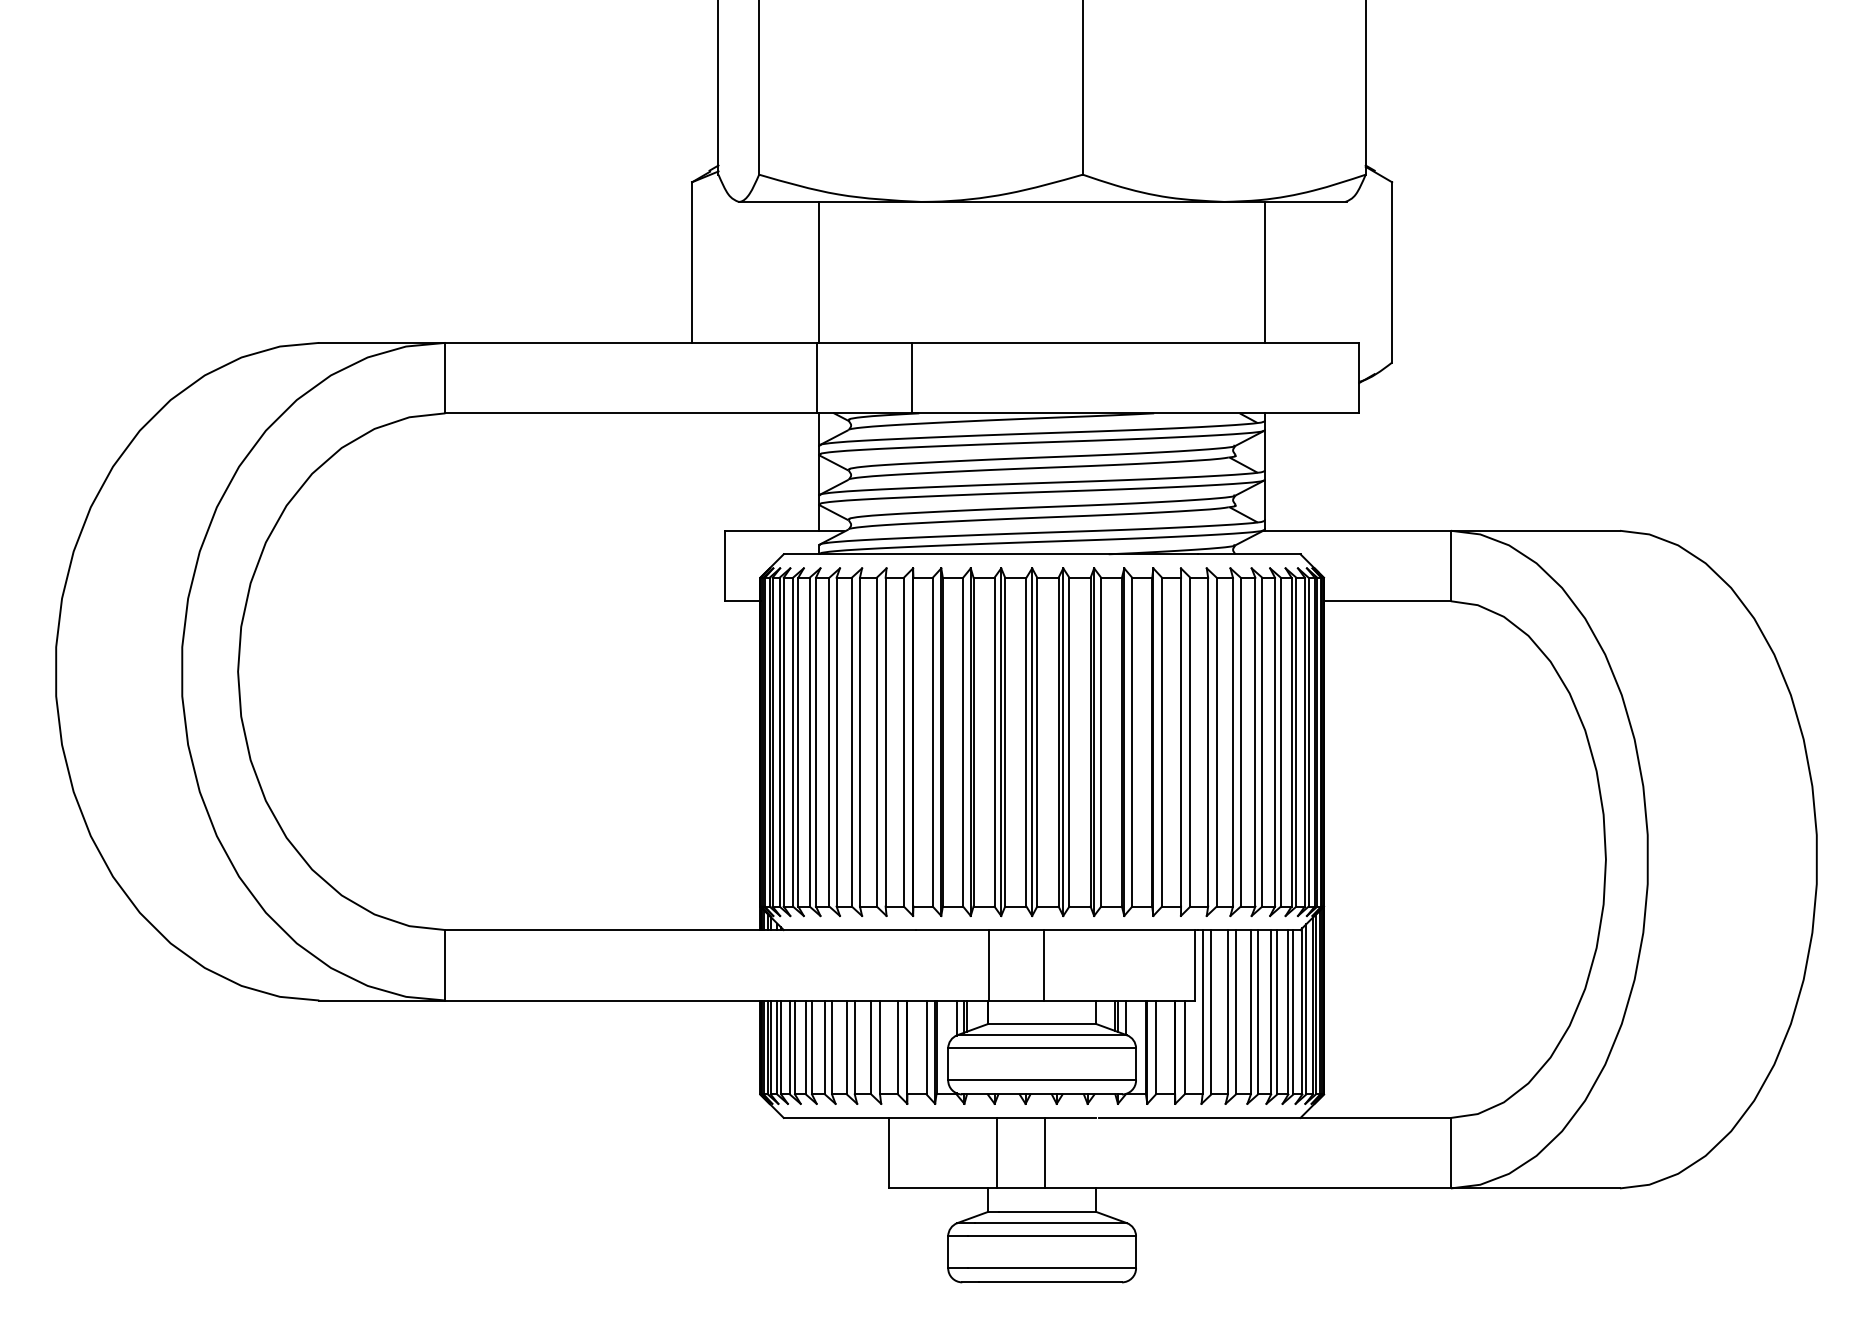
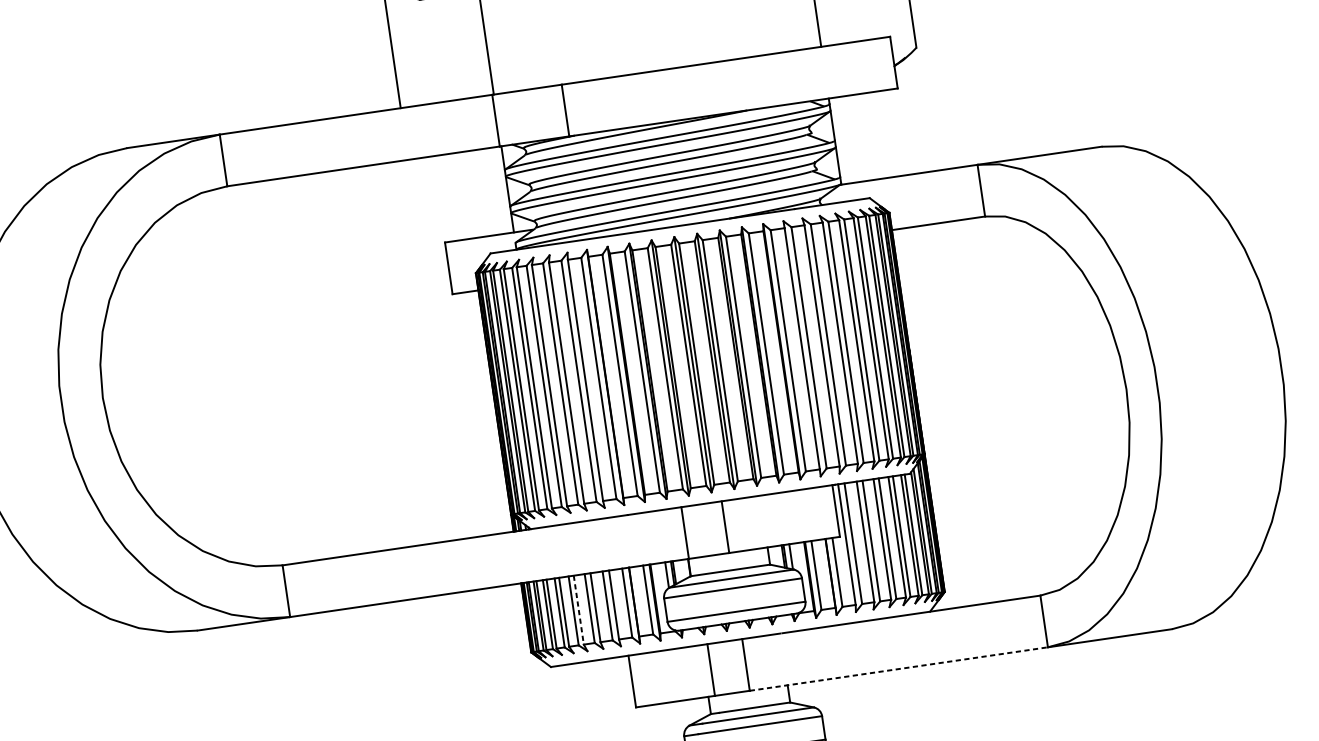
line: (832, 1047) -> (579, 610), solid -> dashed
line: (1248, 1188) -> (899, 669), solid -> dashed

